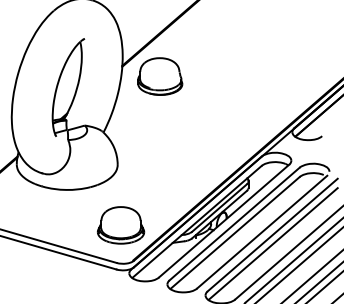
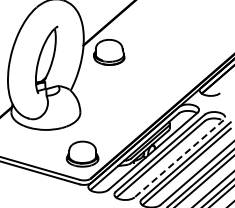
line: (262, 231) -> (179, 158), solid -> dashed

